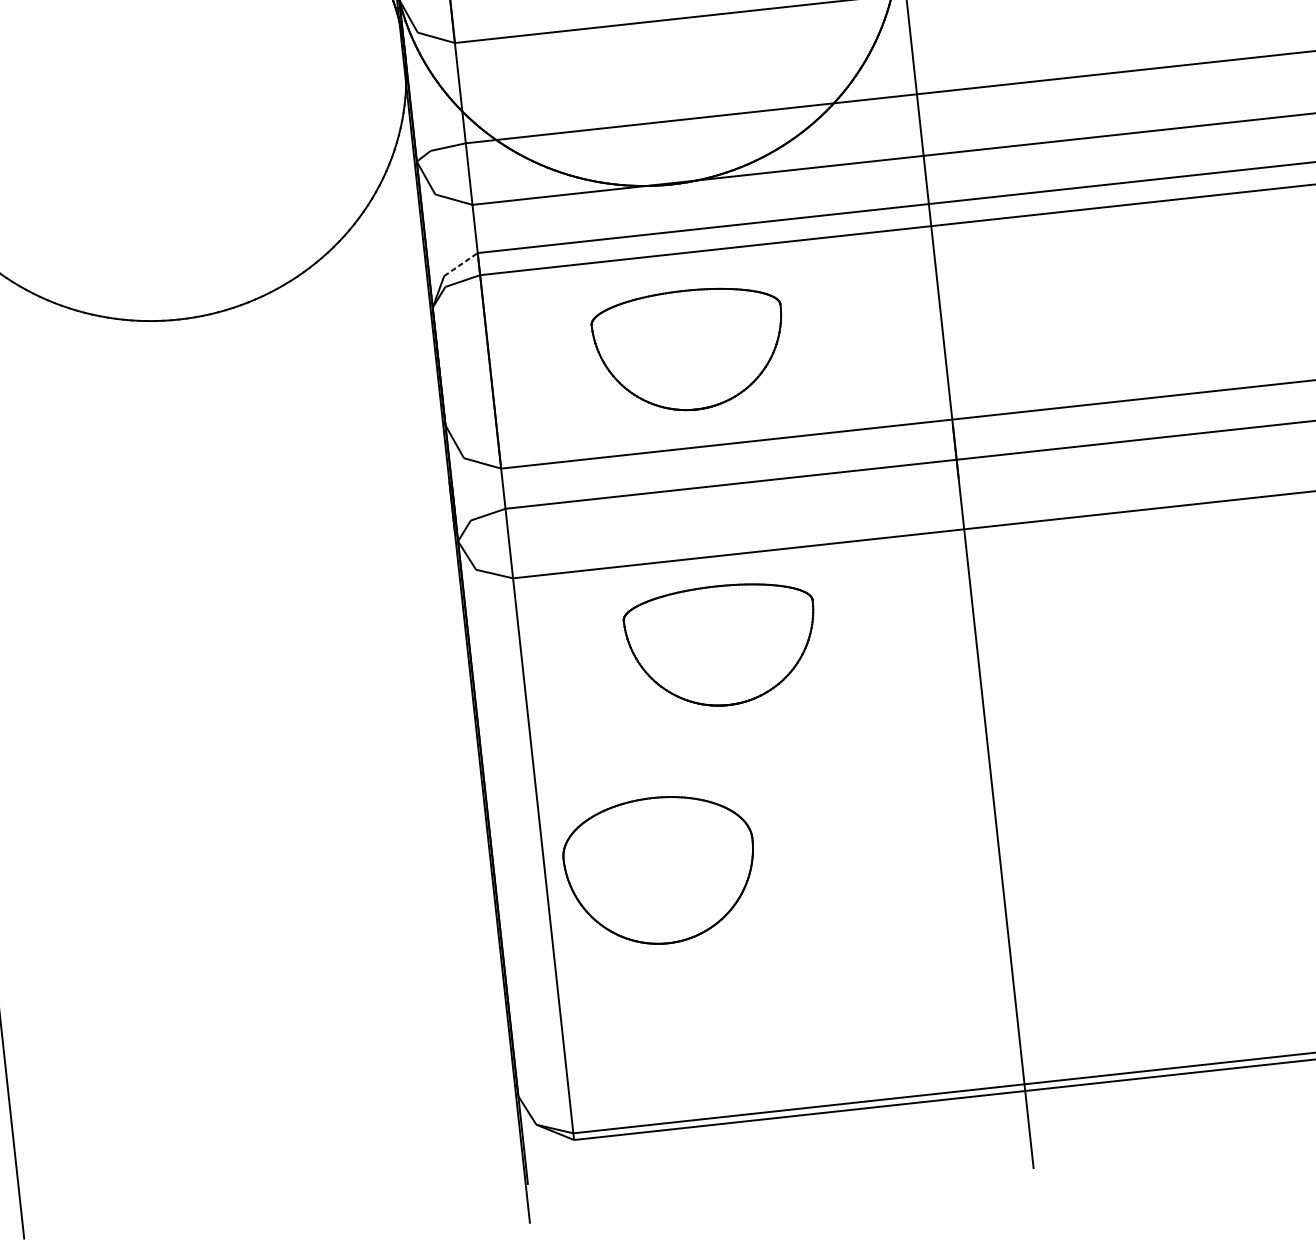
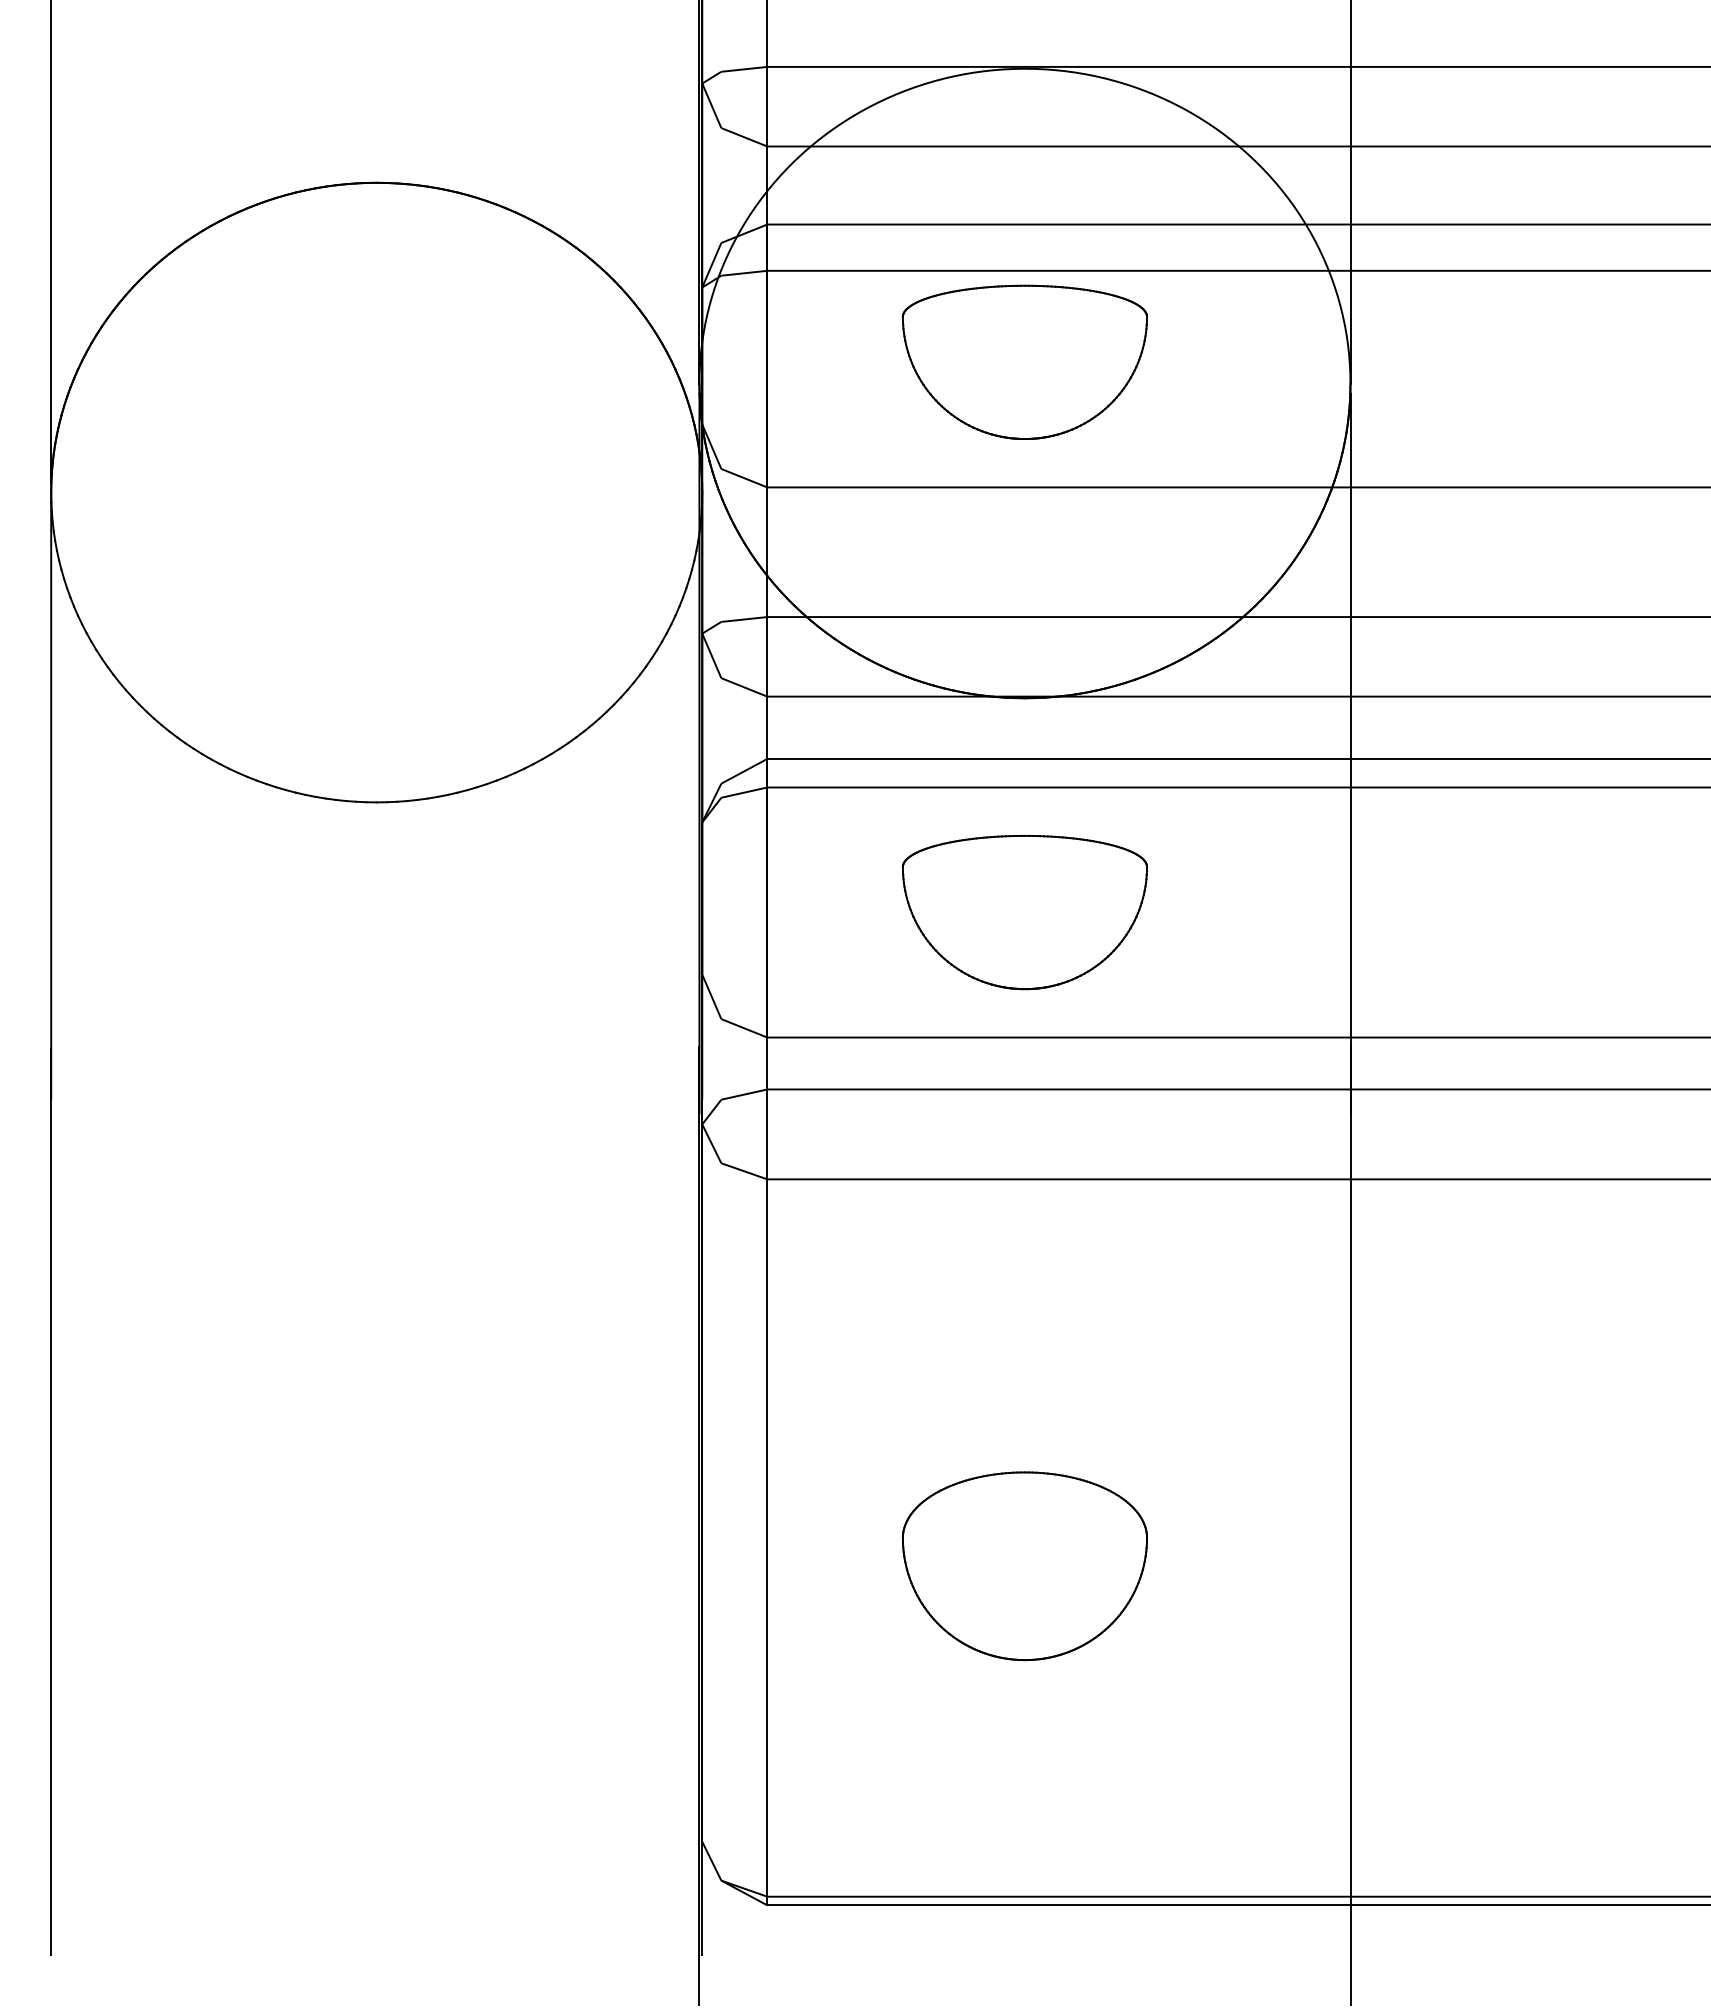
line: (461, 264) -> (744, 771), dashed -> solid
part: (721, 645) -> (1024, 1294), removed
part: (660, 870) -> (1024, 1566), moved

